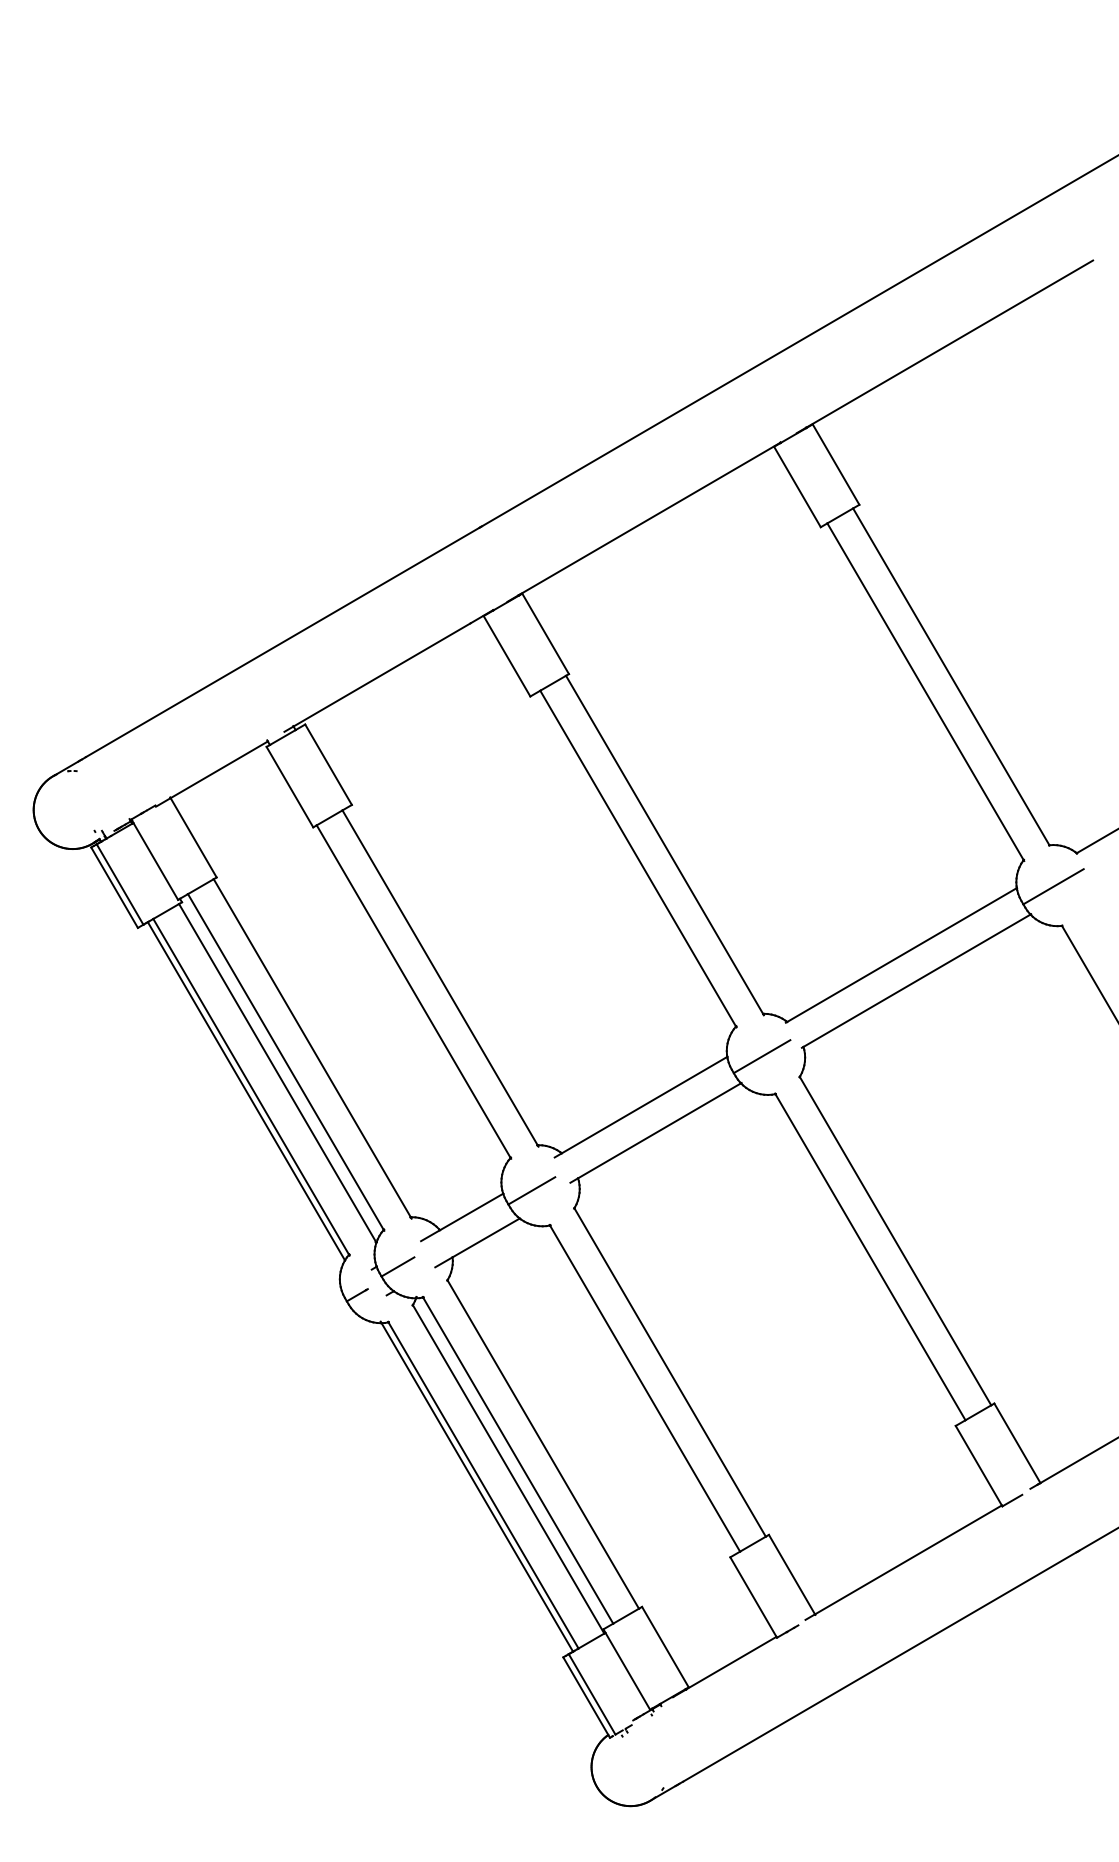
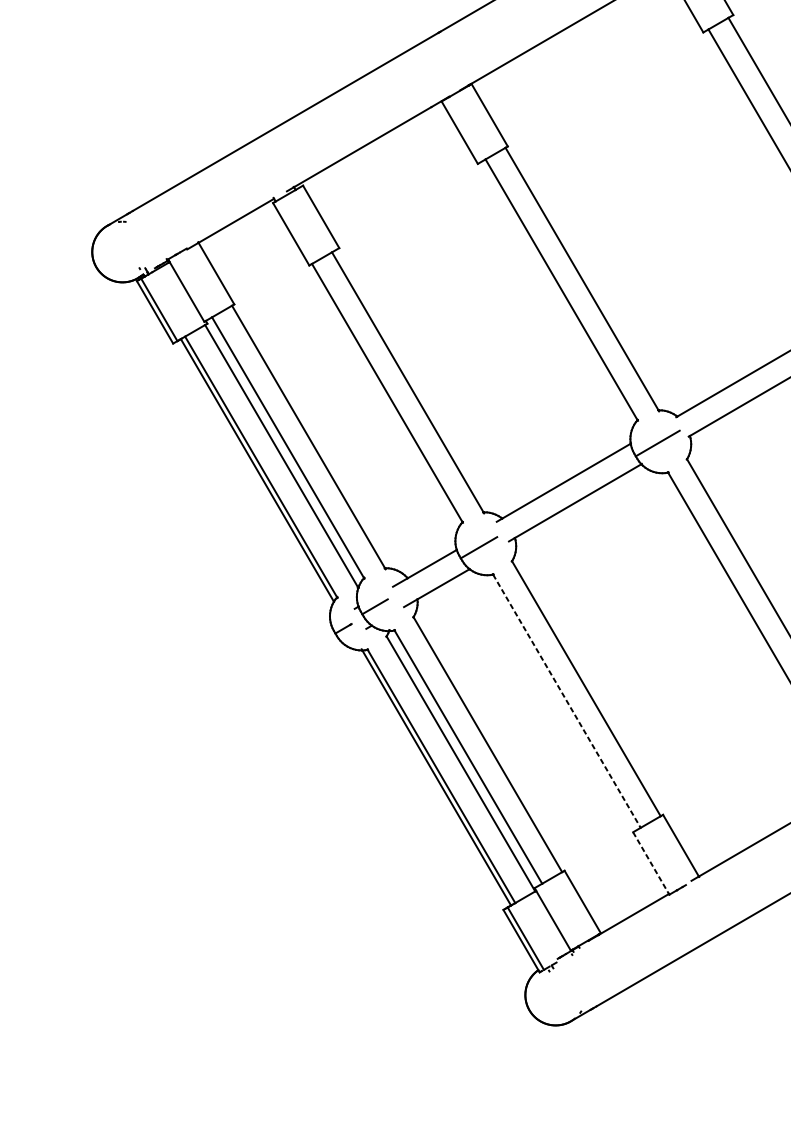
line: (645, 1388) -> (567, 701), solid -> dashed
line: (753, 1597) -> (651, 863), solid -> dashed

